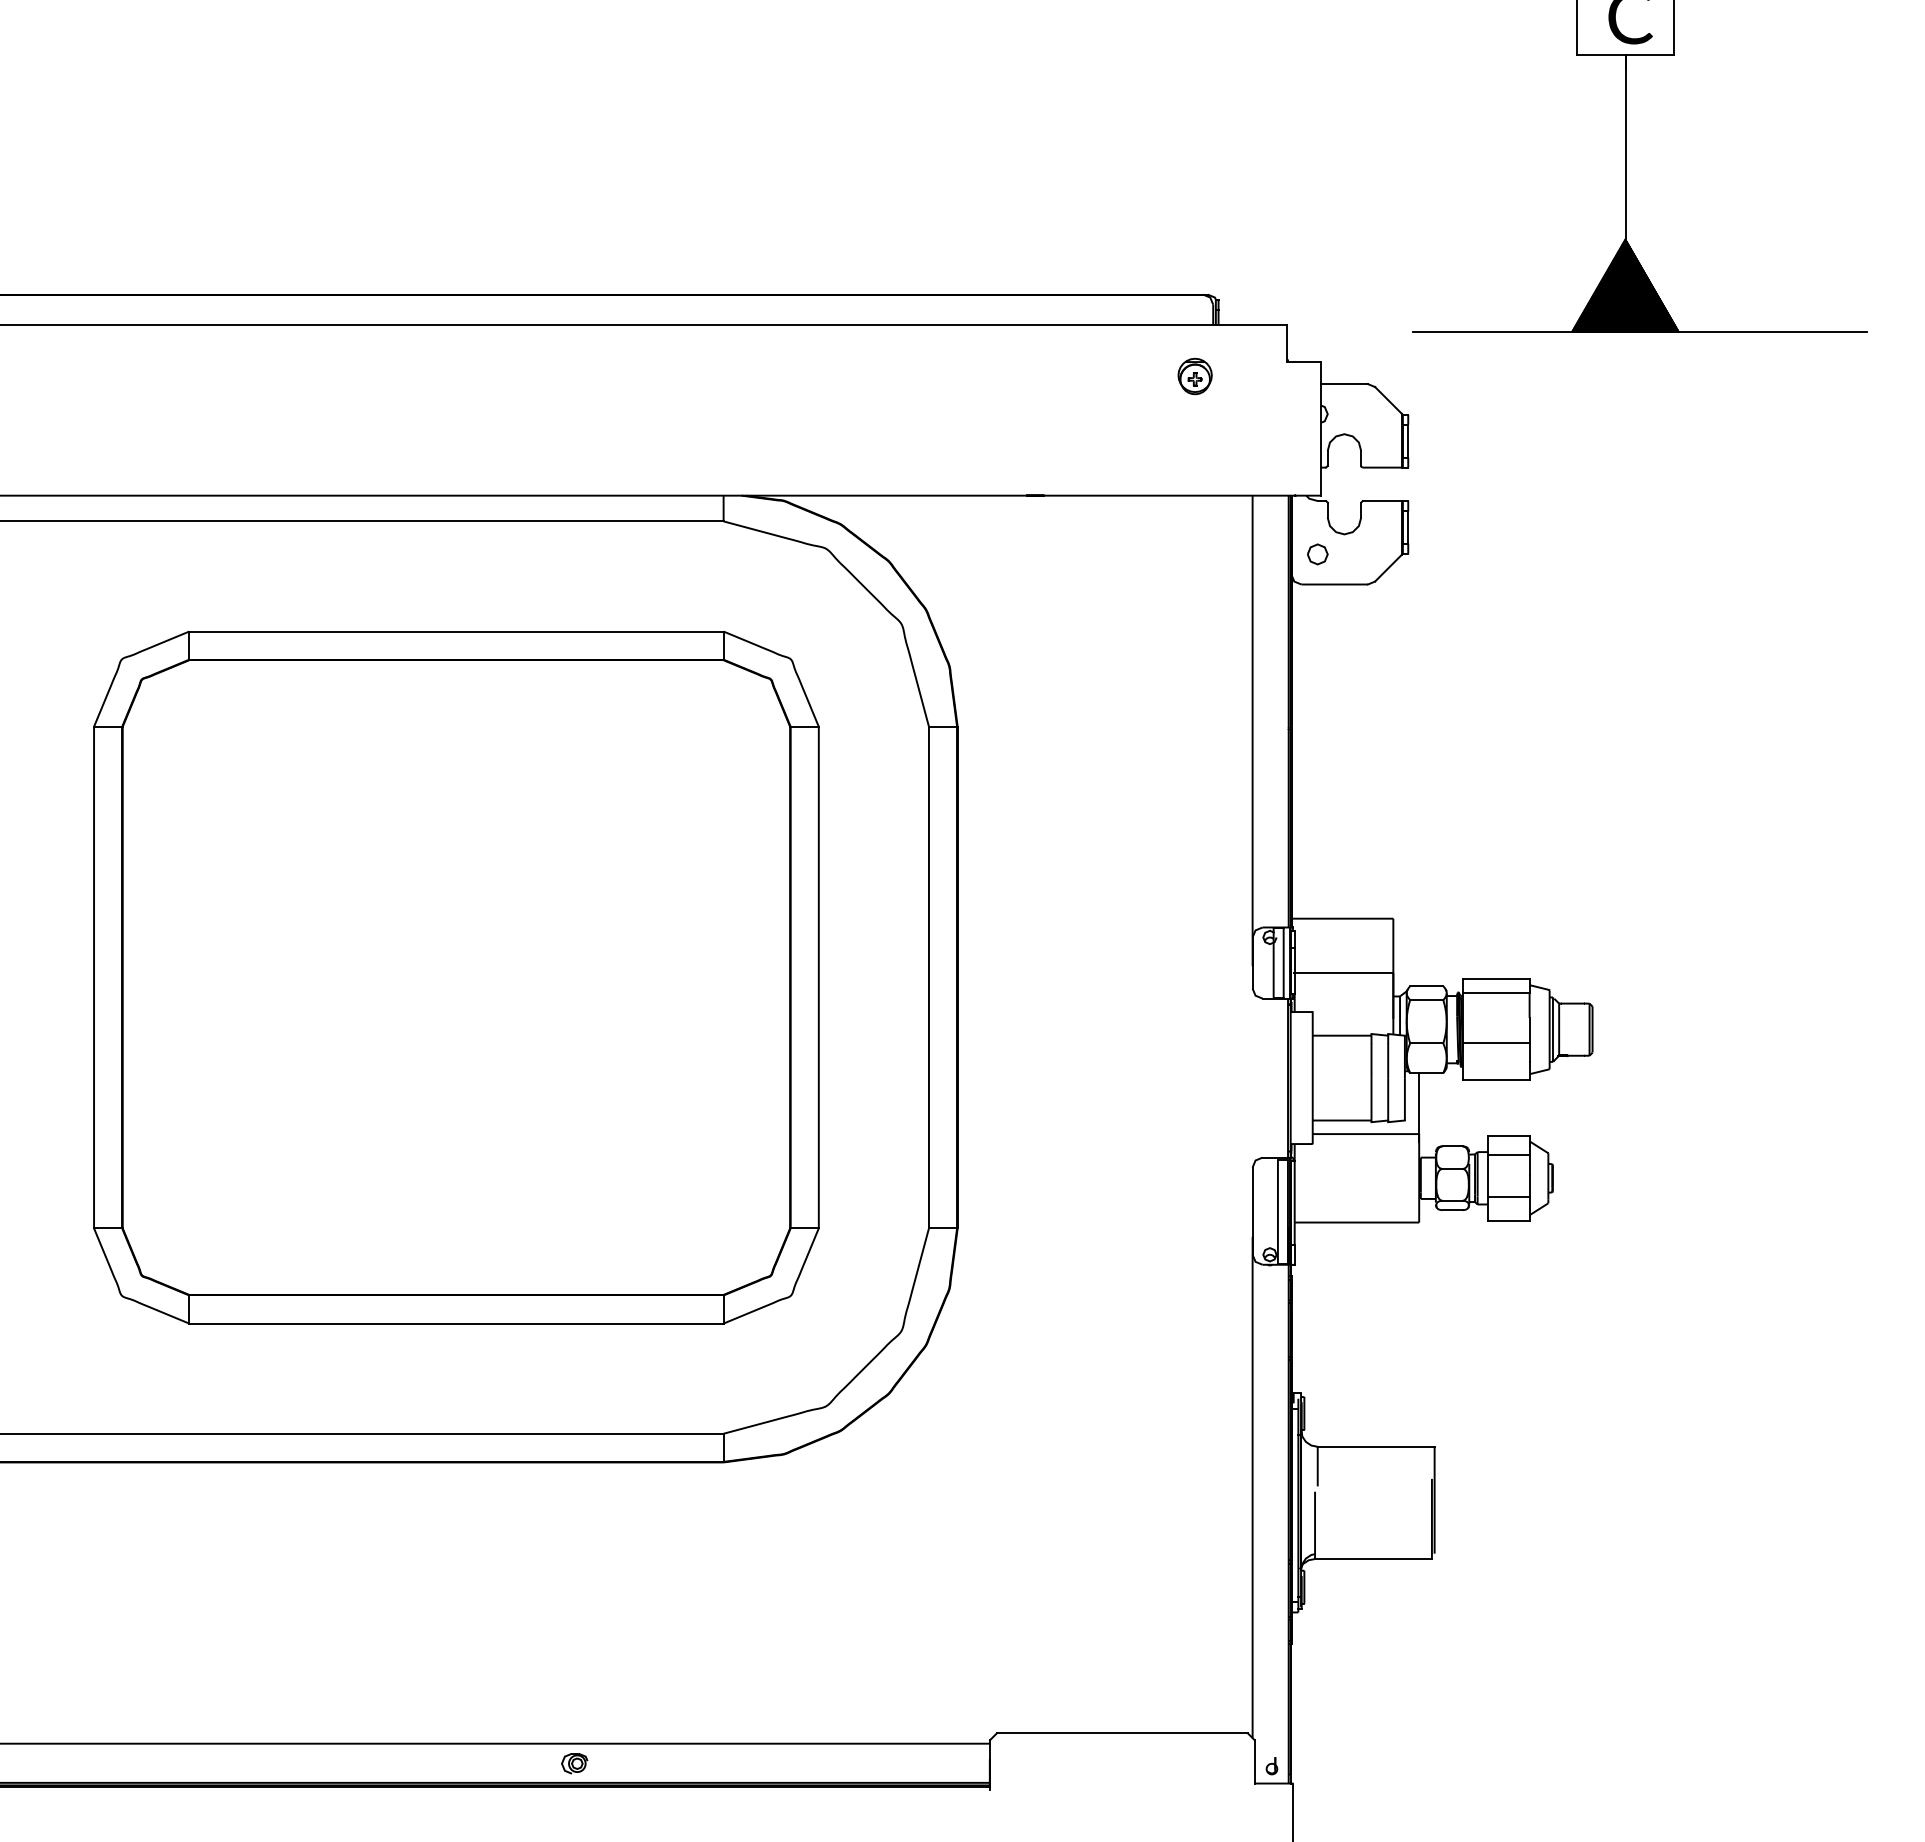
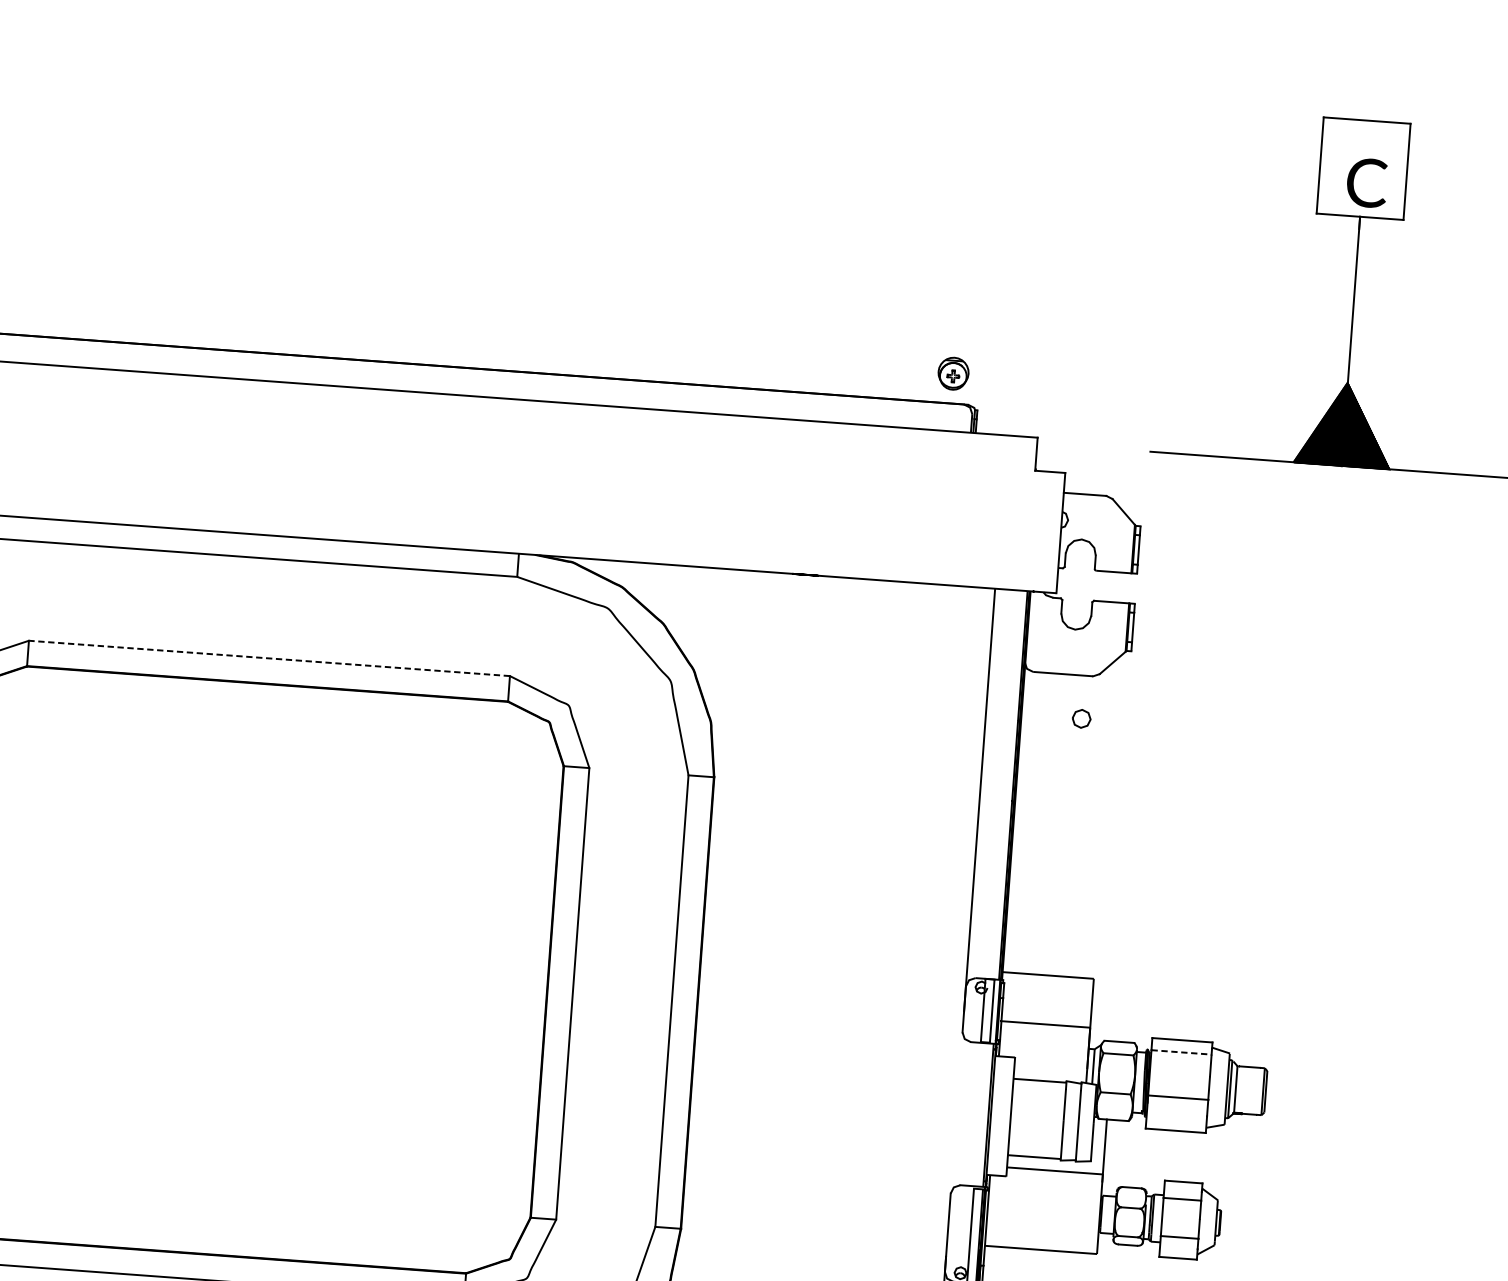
part: (1194, 376) -> (952, 373), moved
part: (1317, 554) -> (1081, 718), moved
line: (455, 631) -> (268, 658), solid -> dashed
line: (1496, 992) -> (1181, 1052), solid -> dashed

